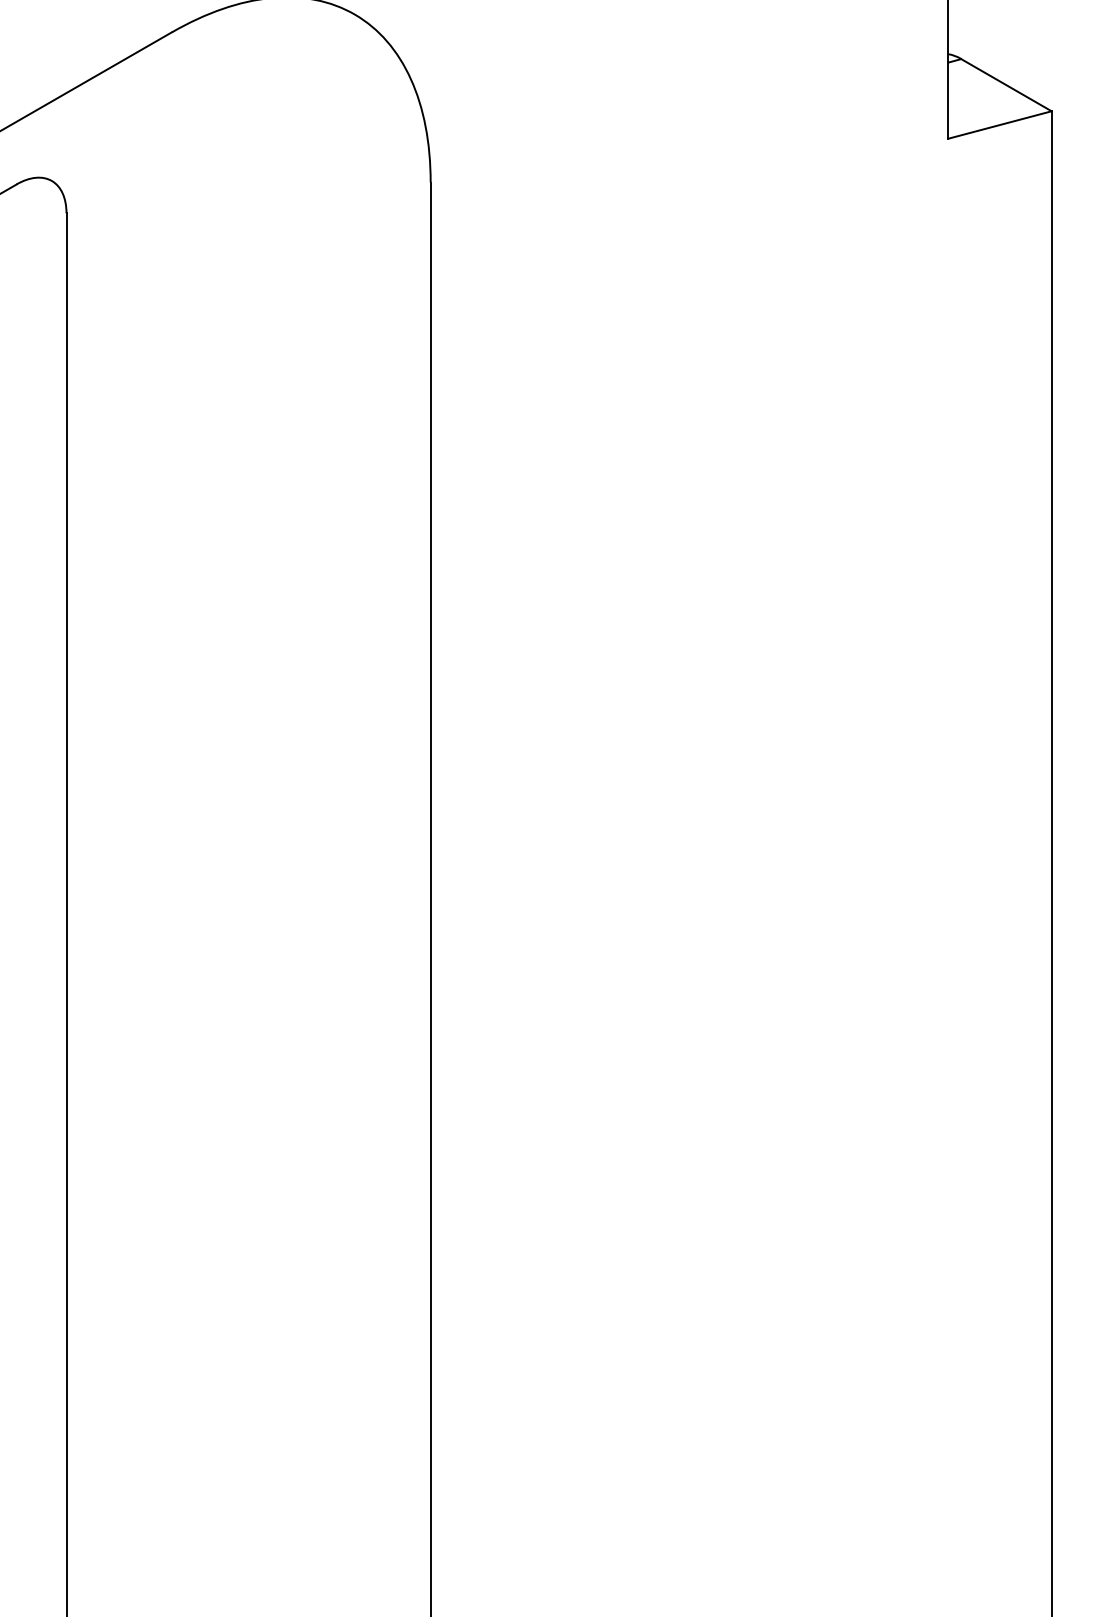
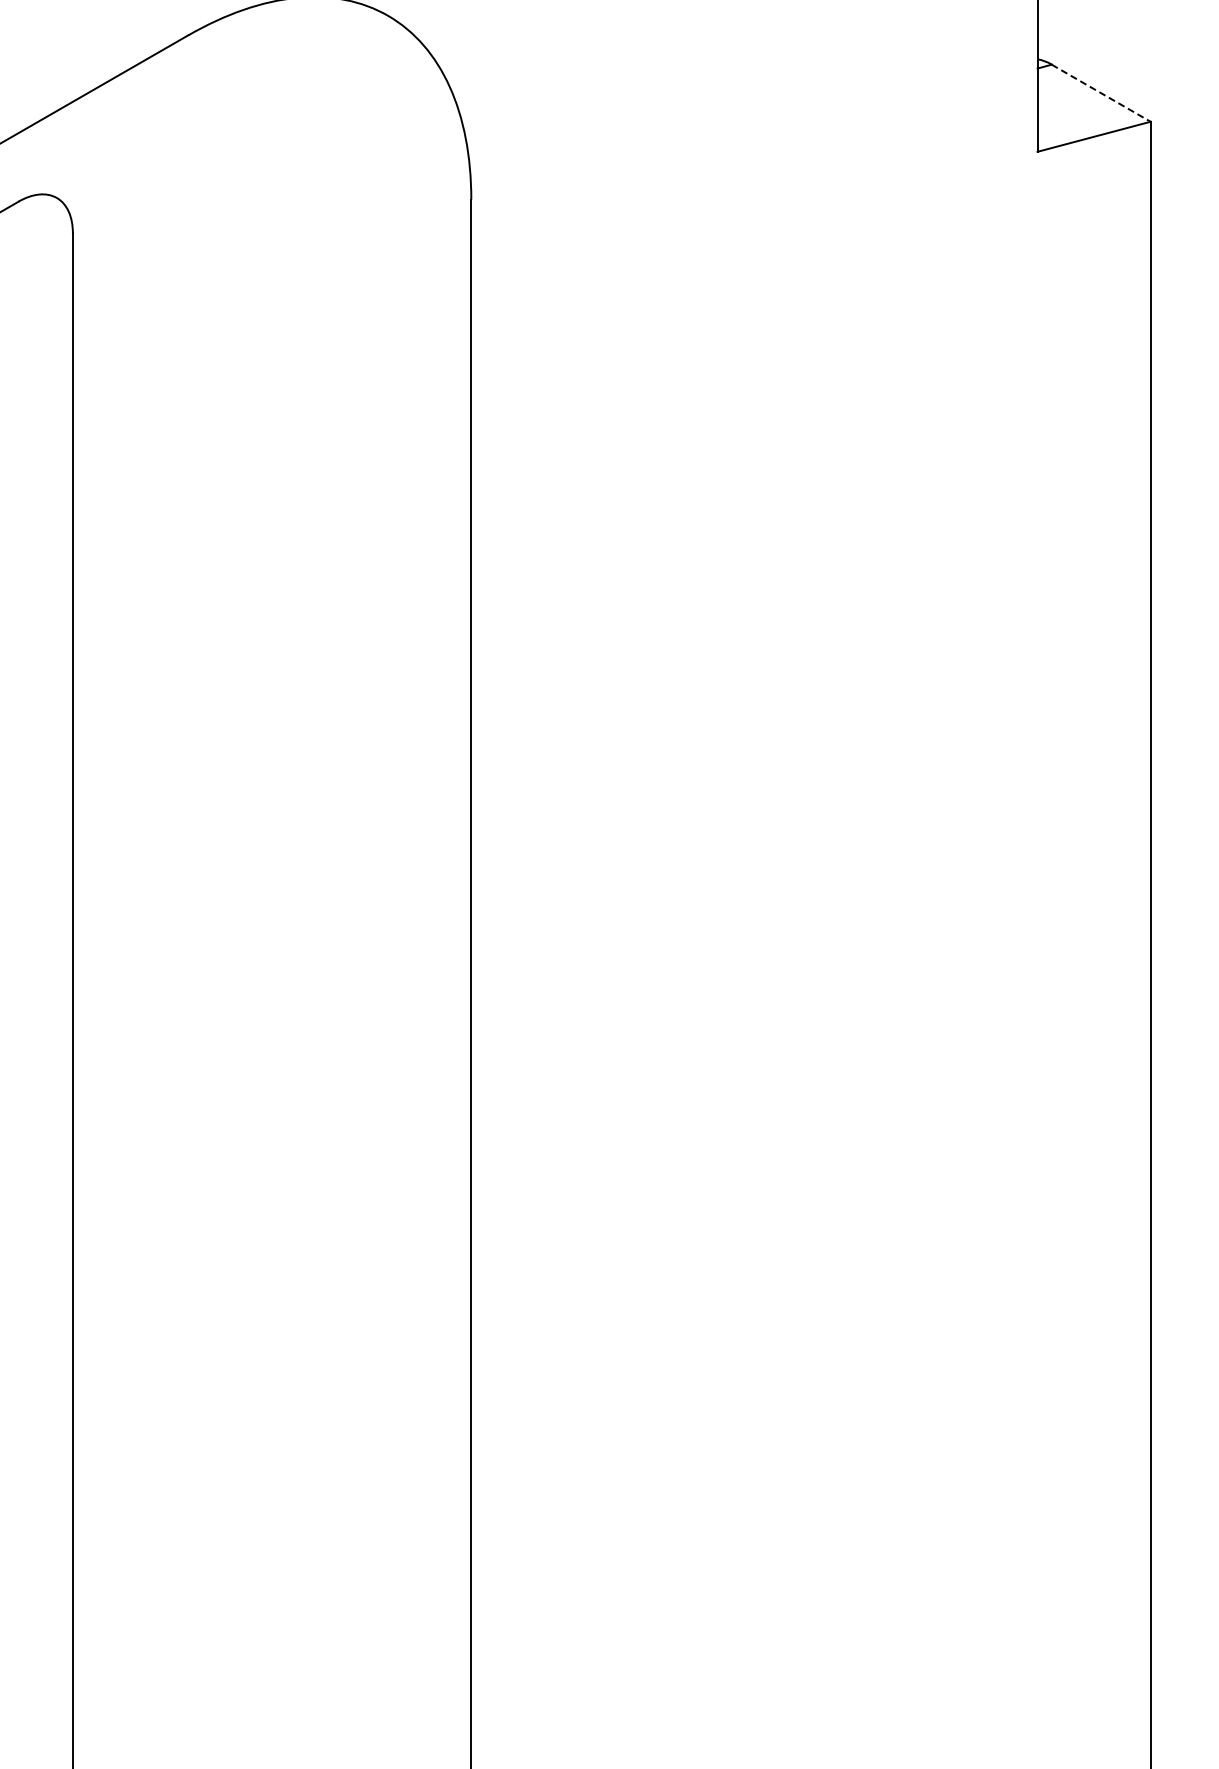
line: (1006, 85) -> (1101, 93), solid -> dashed

